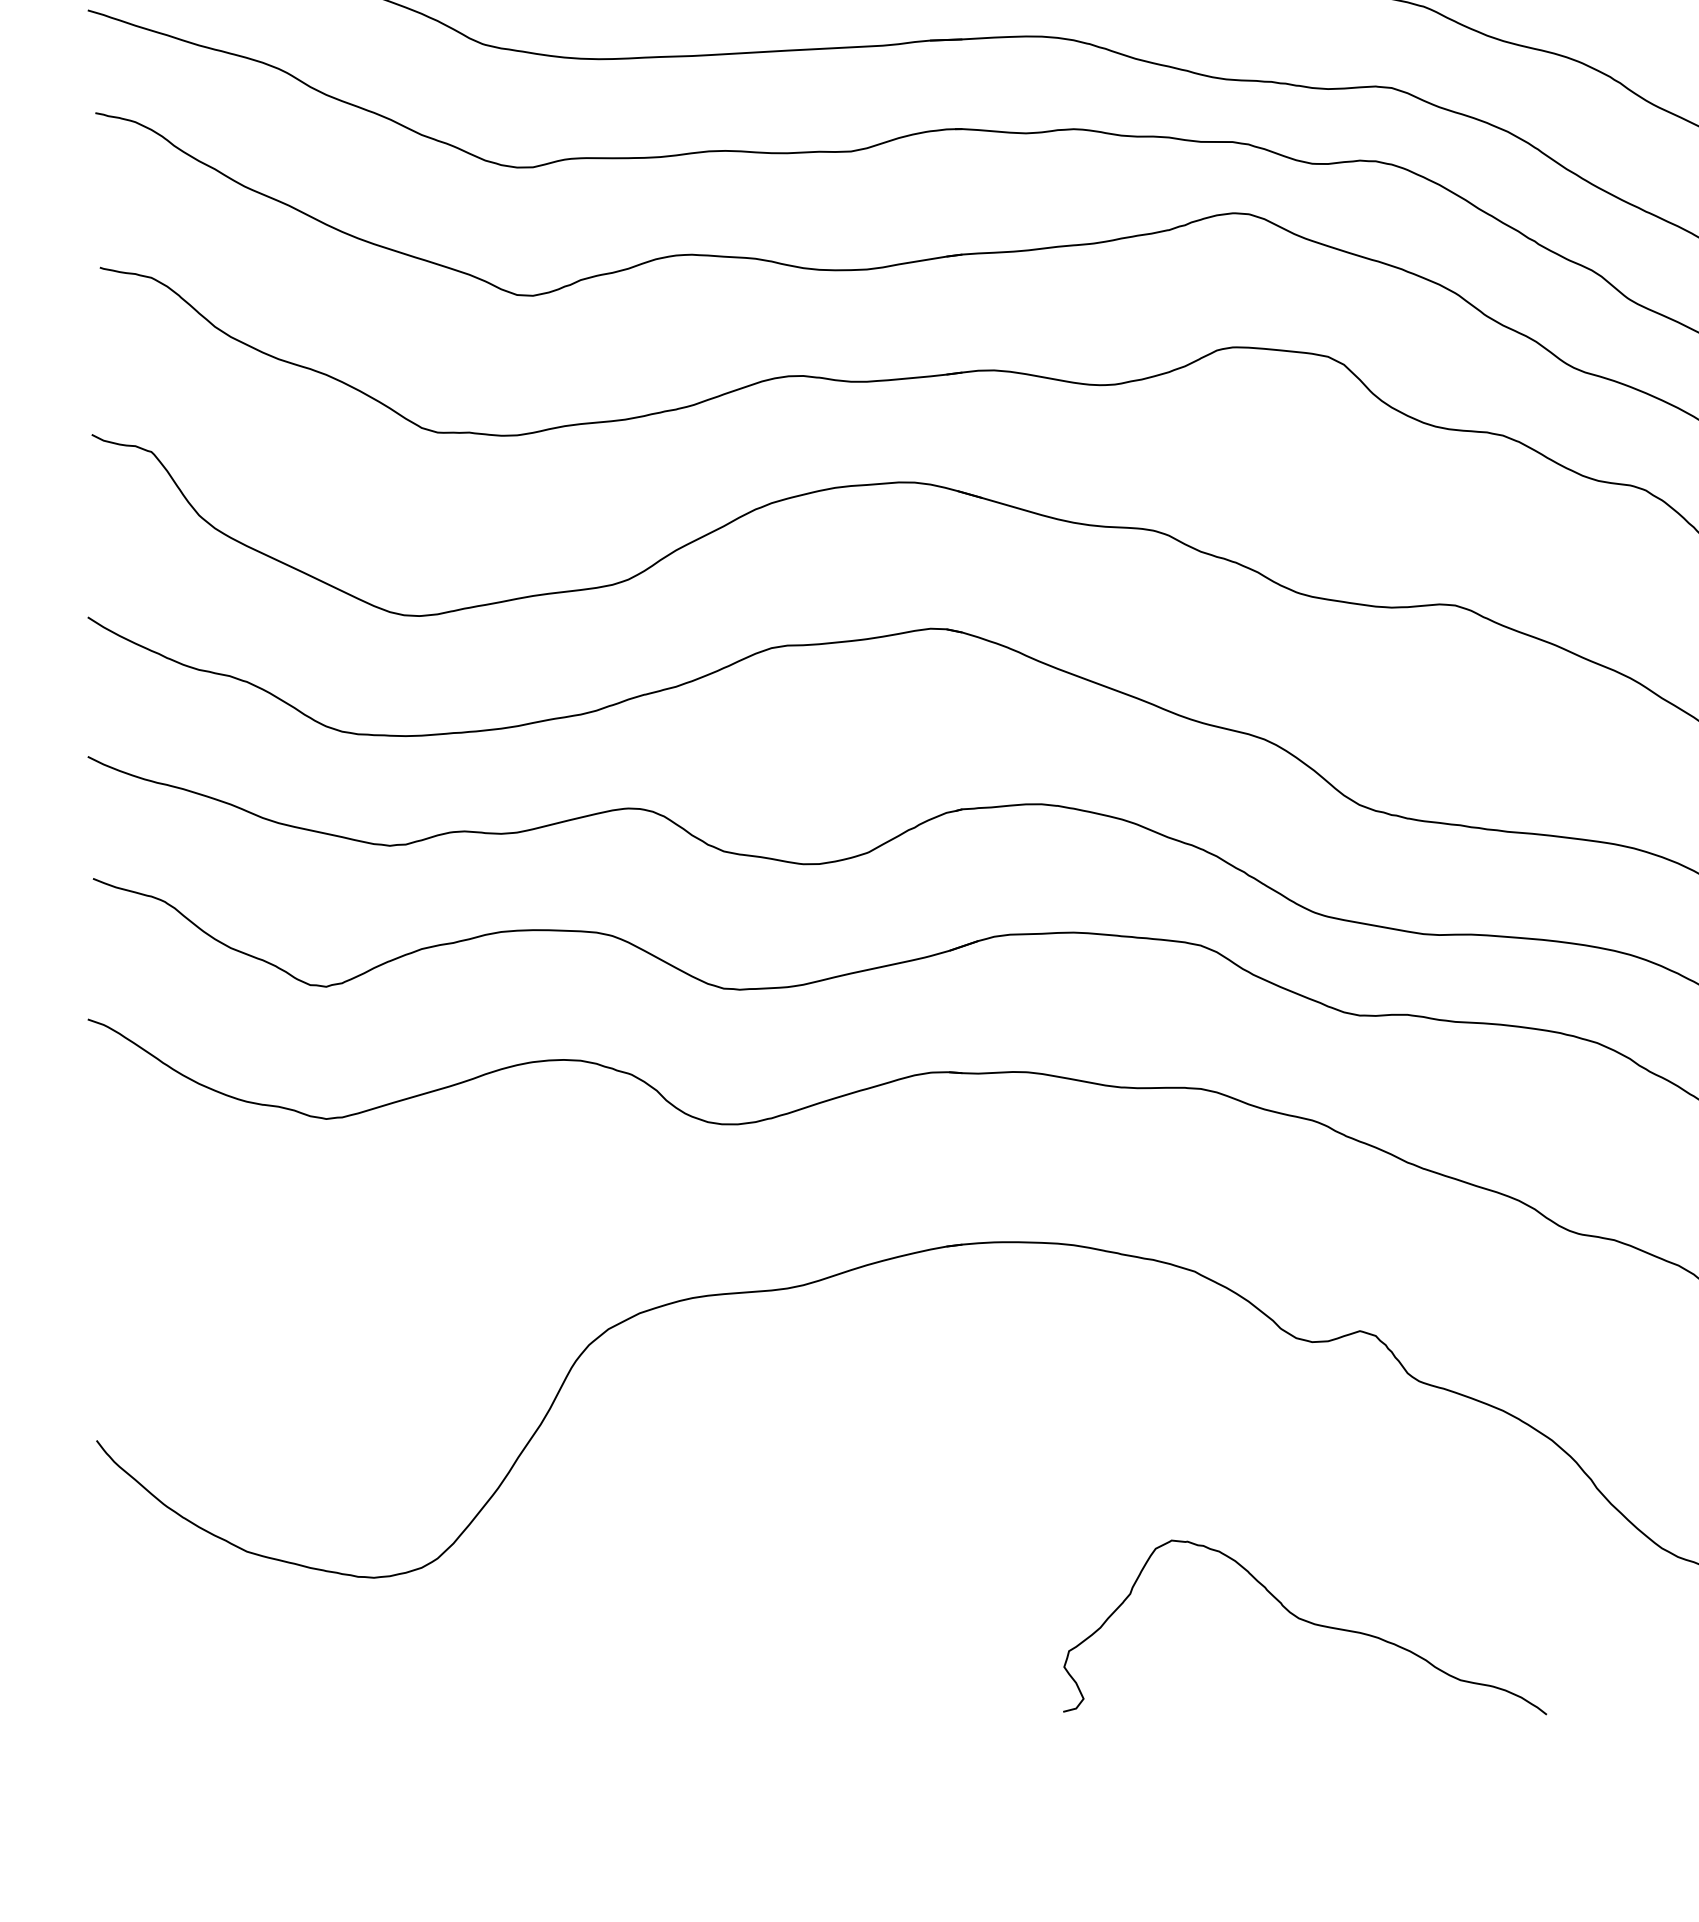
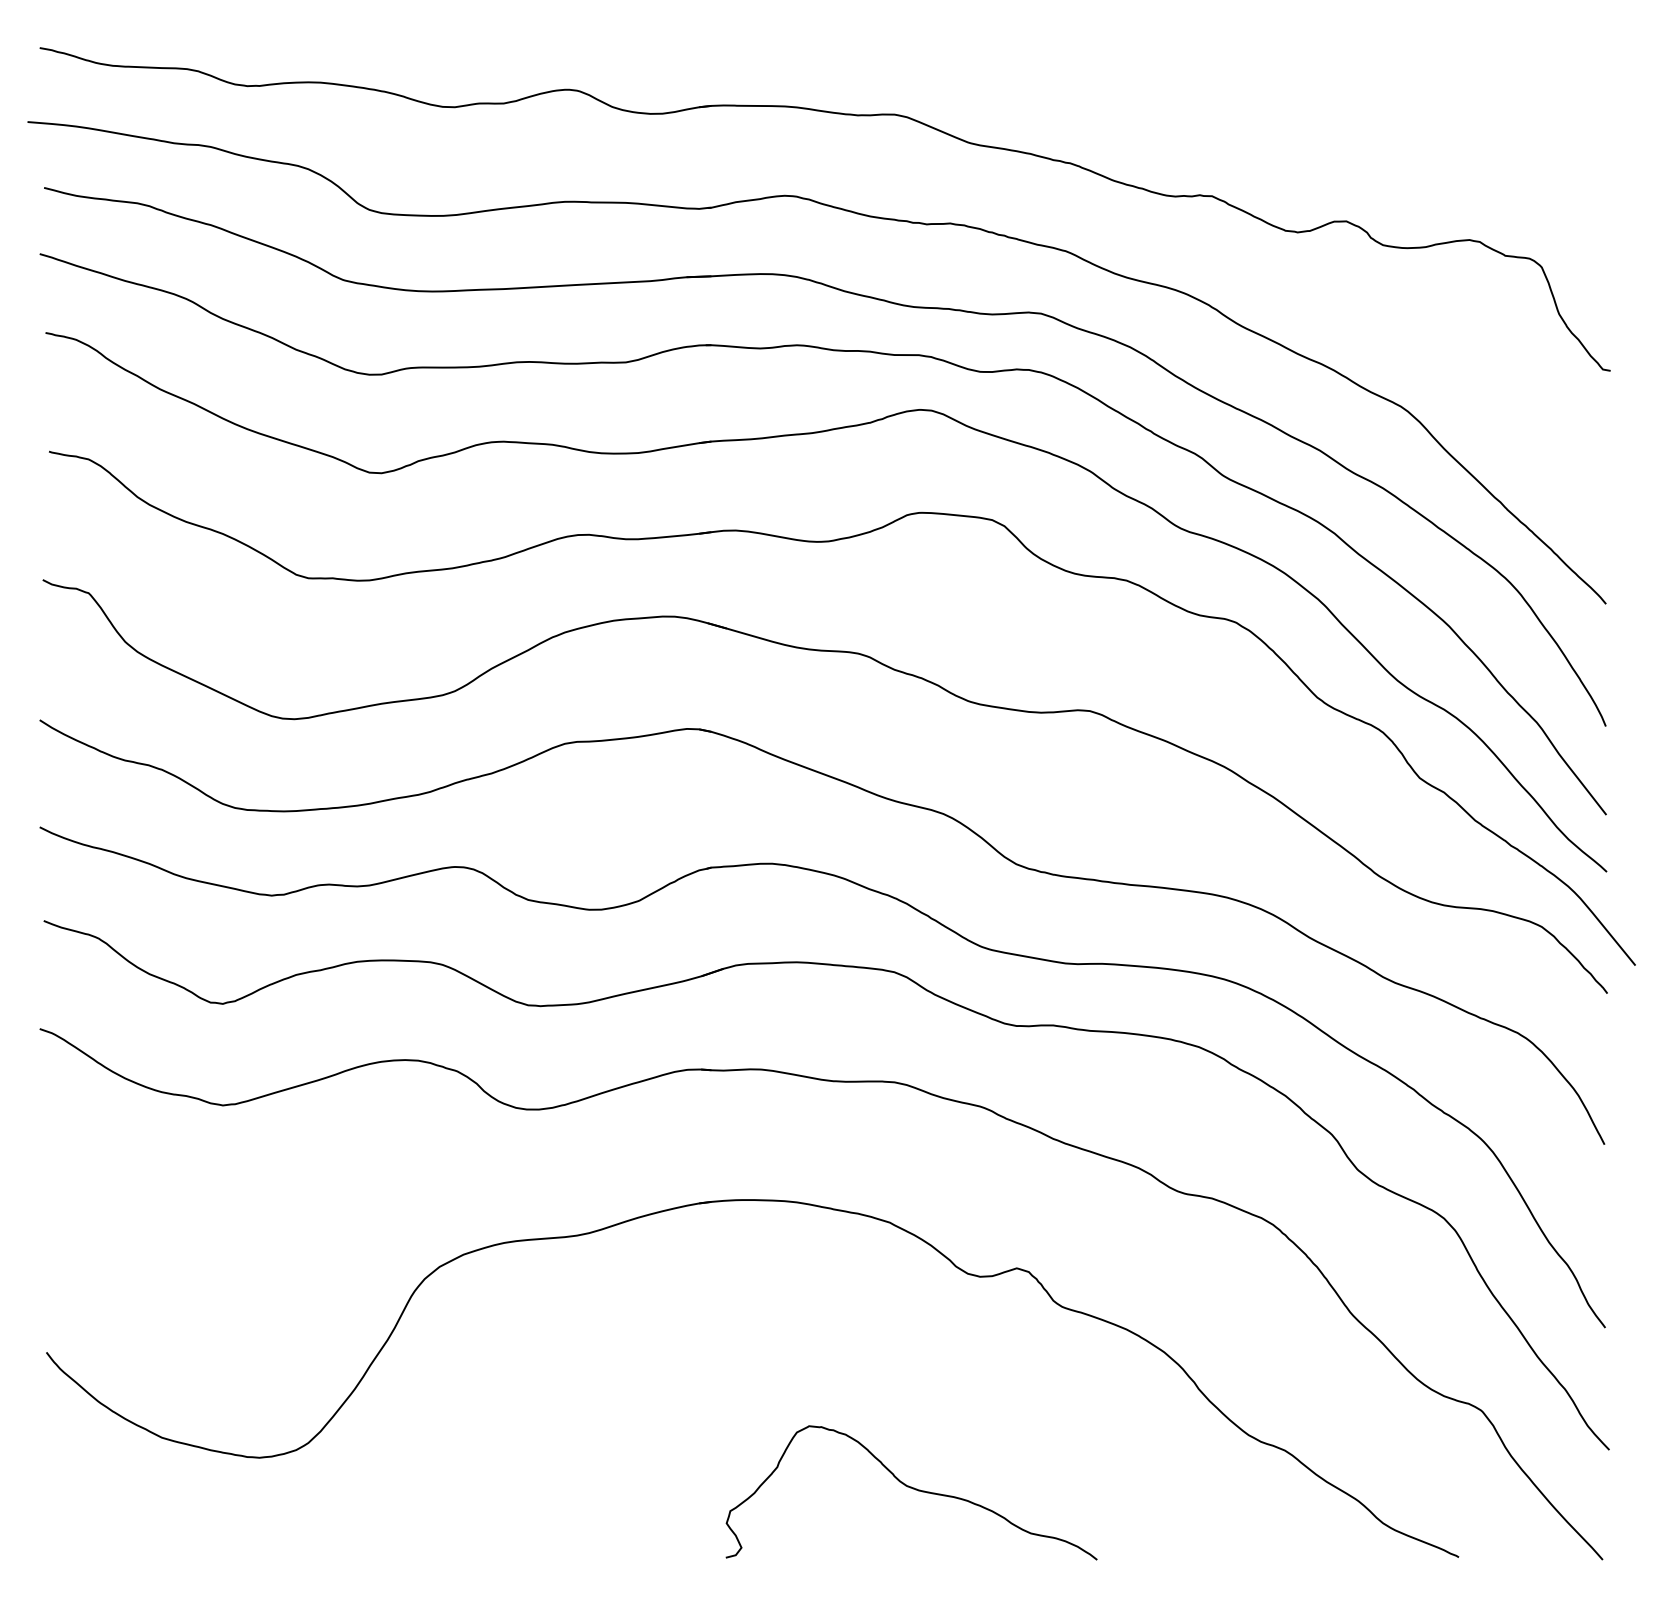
curve: (1307, 1622) -> (913, 1489), moved

